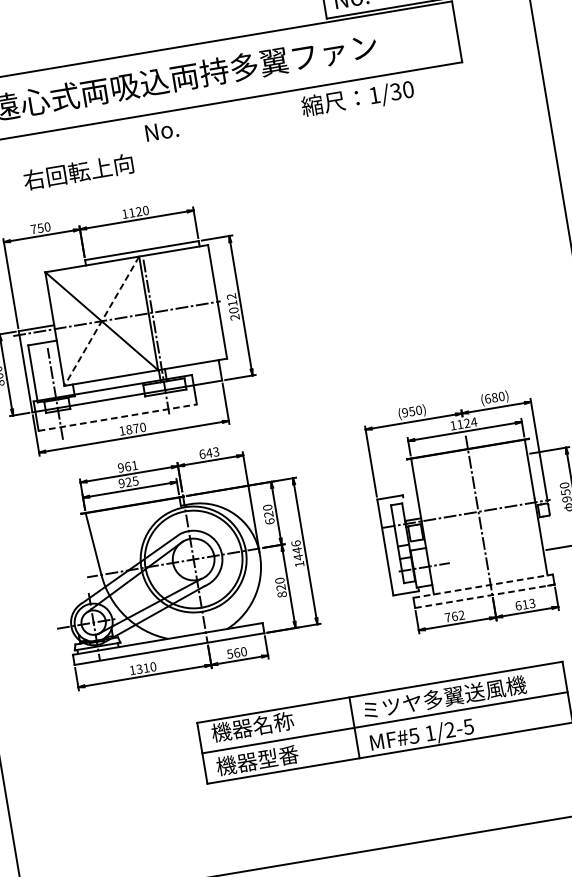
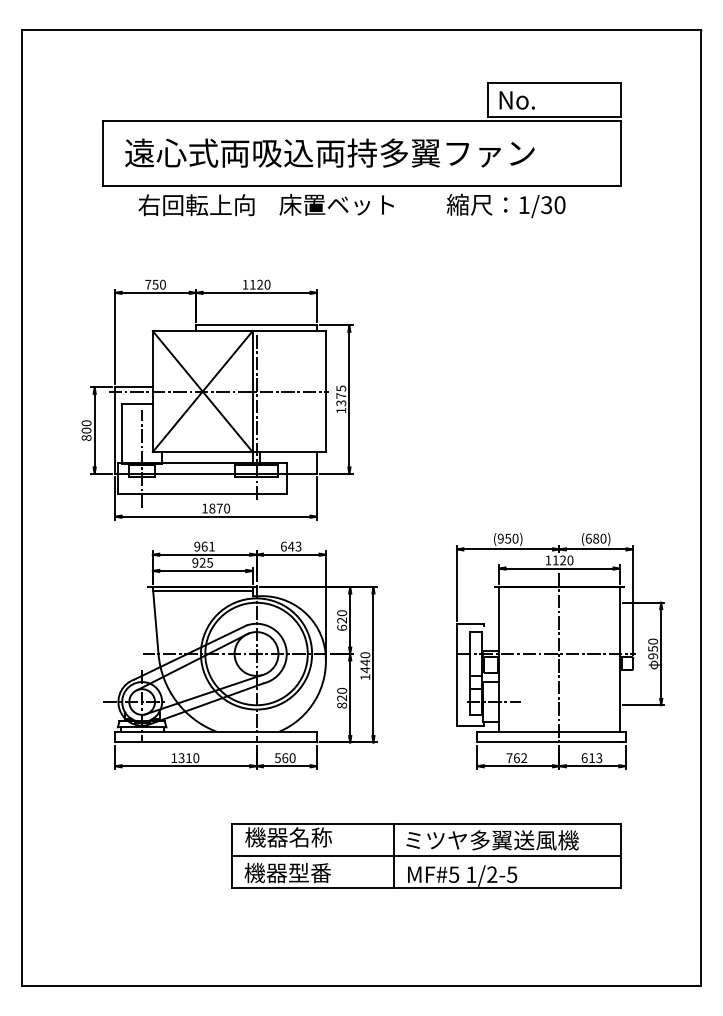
text: (198, 124) -> (336, 204), No. -> 床置ベット
text: (78, 172) -> (196, 205), moved
text: (233, 306) -> (341, 399), 2012 -> 1375
line: (101, 321) -> (202, 391), dashed -> solid
line: (118, 417) -> (203, 494), dashed -> solid
text: (474, 422) -> (570, 560), 1124 -> 1120
line: (133, 509) -> (202, 591), added
text: (295, 543) -> (364, 655), 1446 -> 1440
line: (483, 585) -> (551, 731), dashed -> solid
line: (484, 596) -> (551, 742), dashed -> solid

